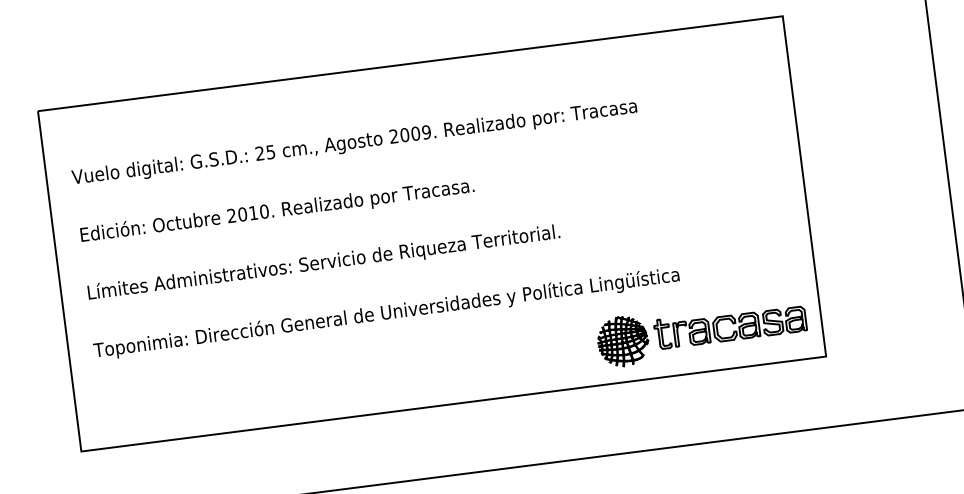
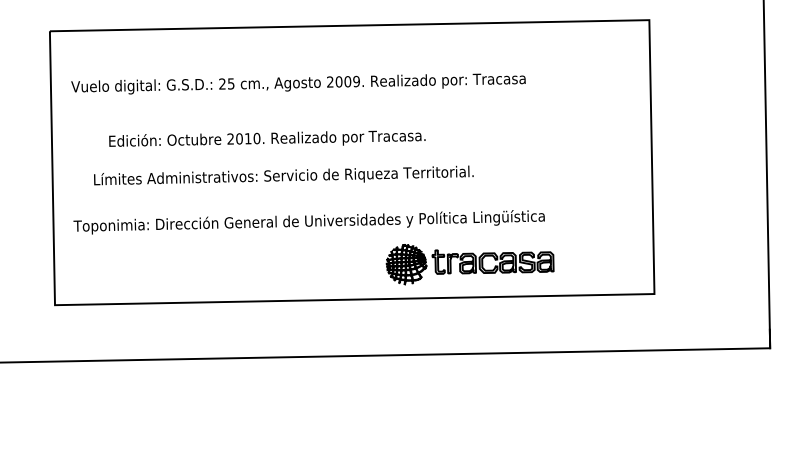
text: (277, 210) -> (267, 138), moved
text: (323, 261) -> (283, 175), moved
part: (701, 332) -> (469, 264), moved

